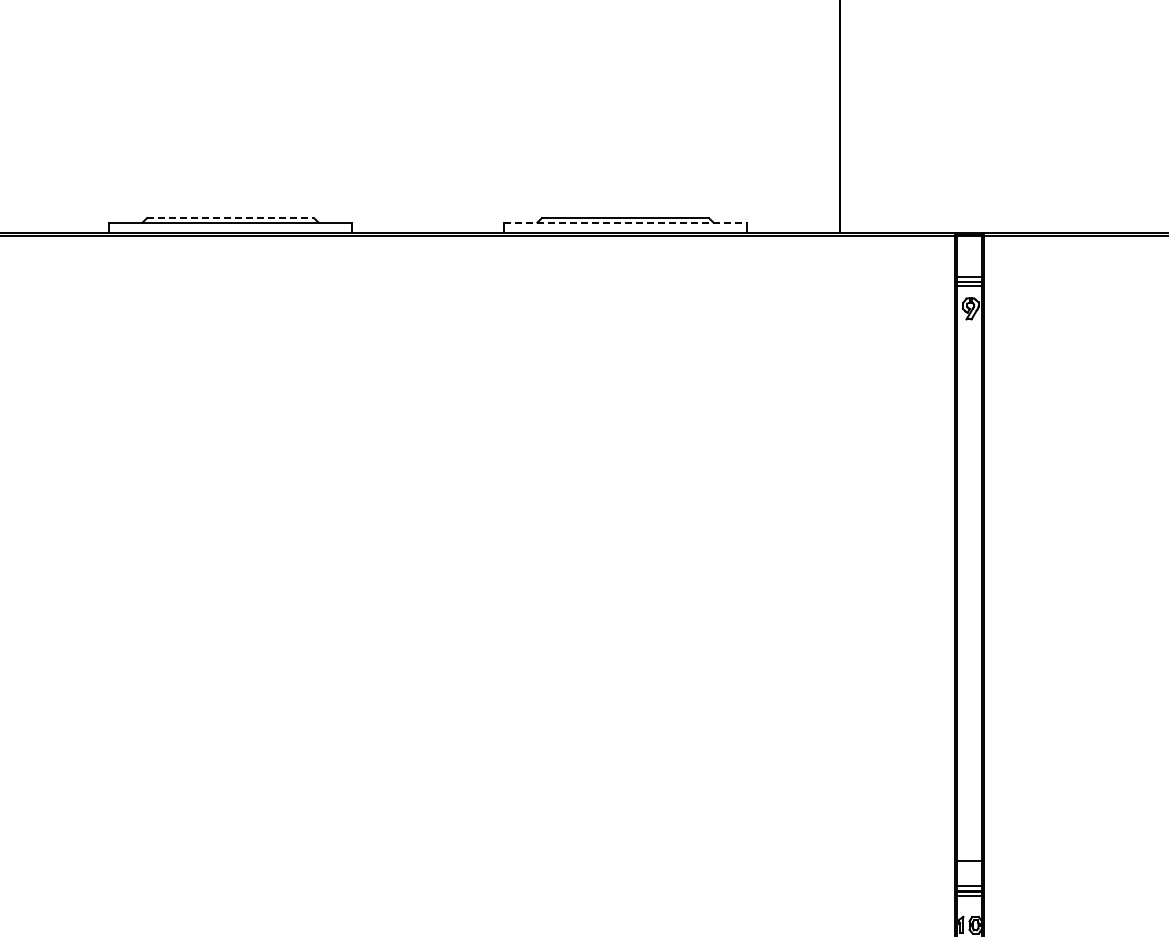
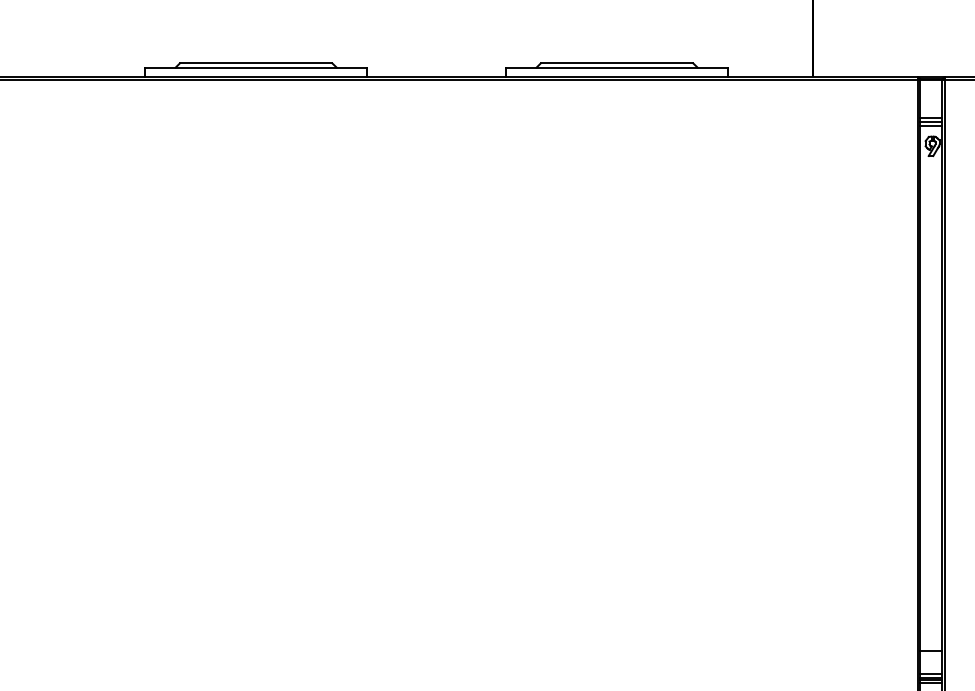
line: (231, 218) -> (257, 63), dashed -> solid
line: (625, 222) -> (617, 67), dashed -> solid

